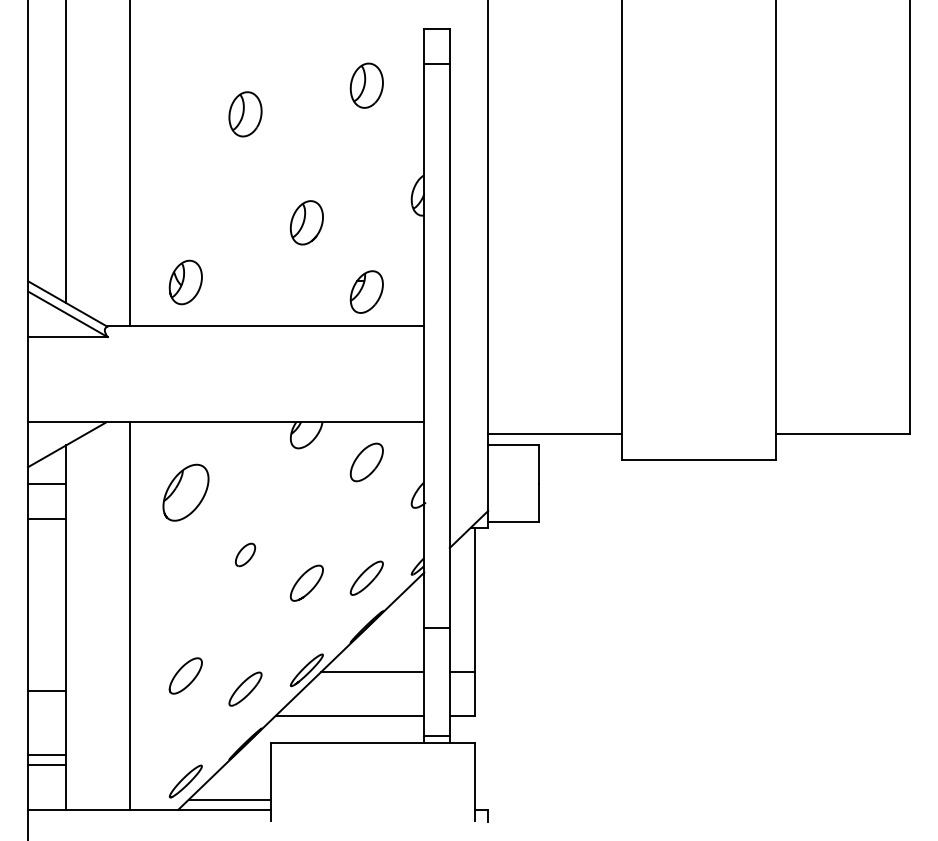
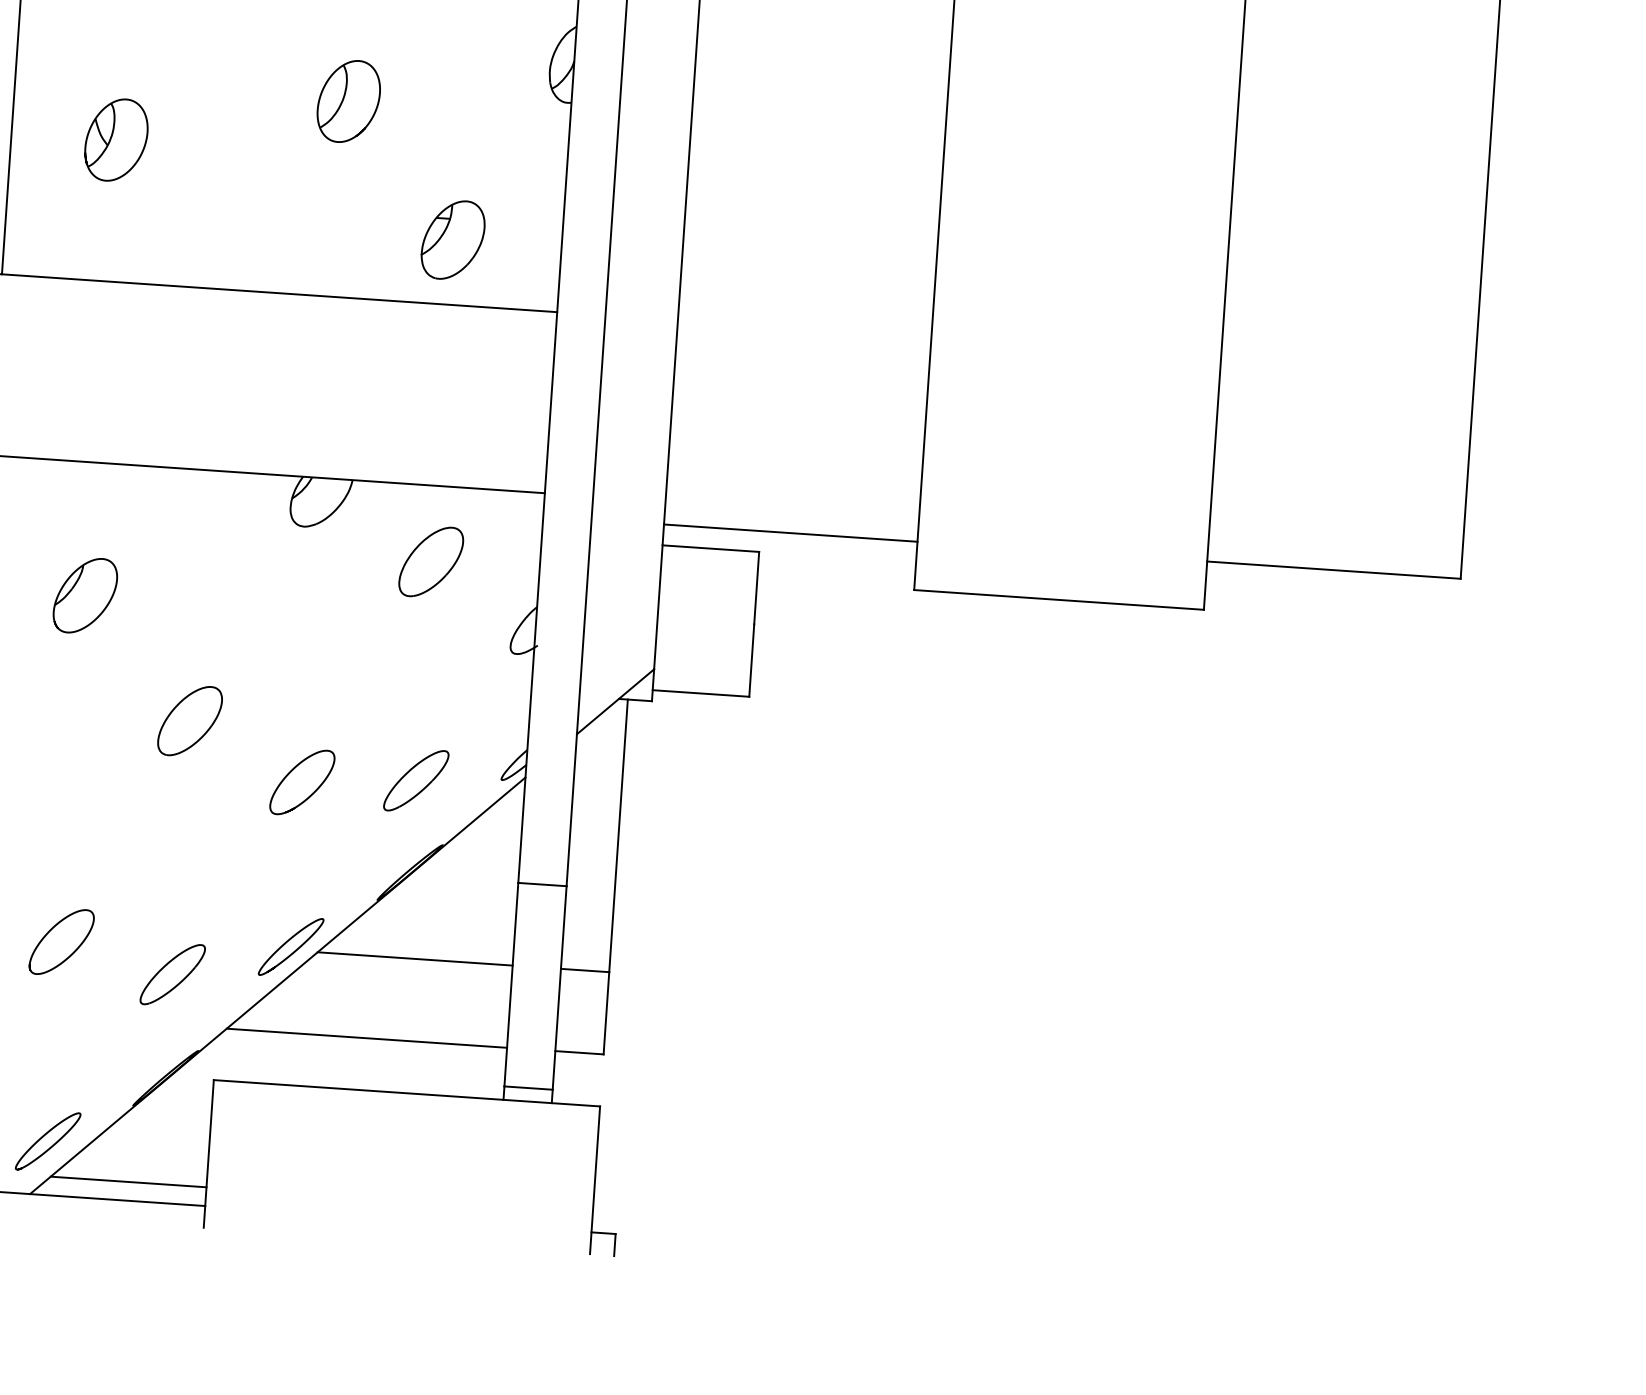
part: (185, 282) -> (115, 140), moved
part: (185, 492) -> (84, 595), size x0.71
part: (245, 554) -> (190, 720), size x1.67

